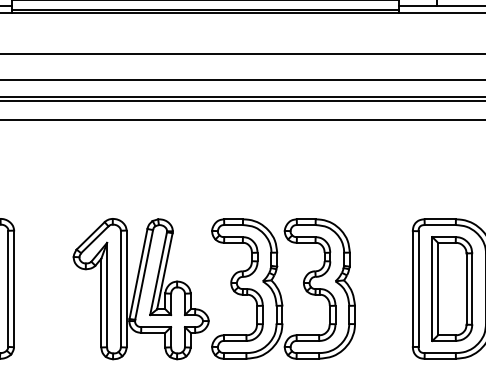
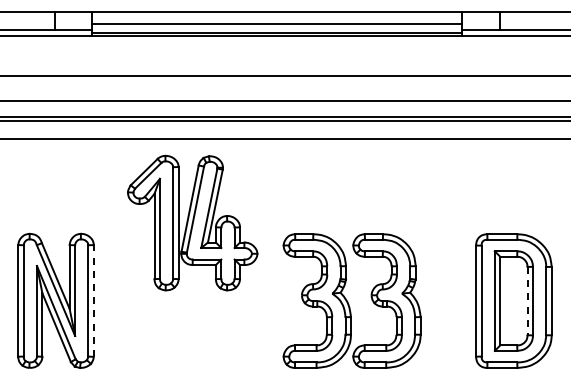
line: (13, 288) -> (93, 300), solid -> dashed
part: (141, 288) -> (192, 222), moved
line: (466, 289) -> (527, 301), solid -> dashed

